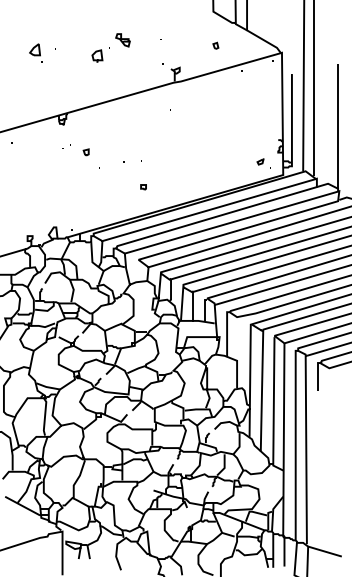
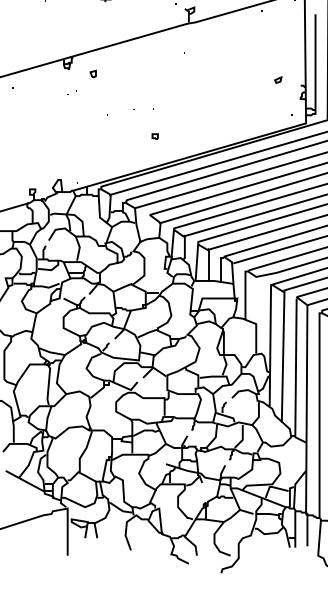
part: (85, 152) -> (92, 74), moved
line: (260, 161) -> (278, 79), moved

